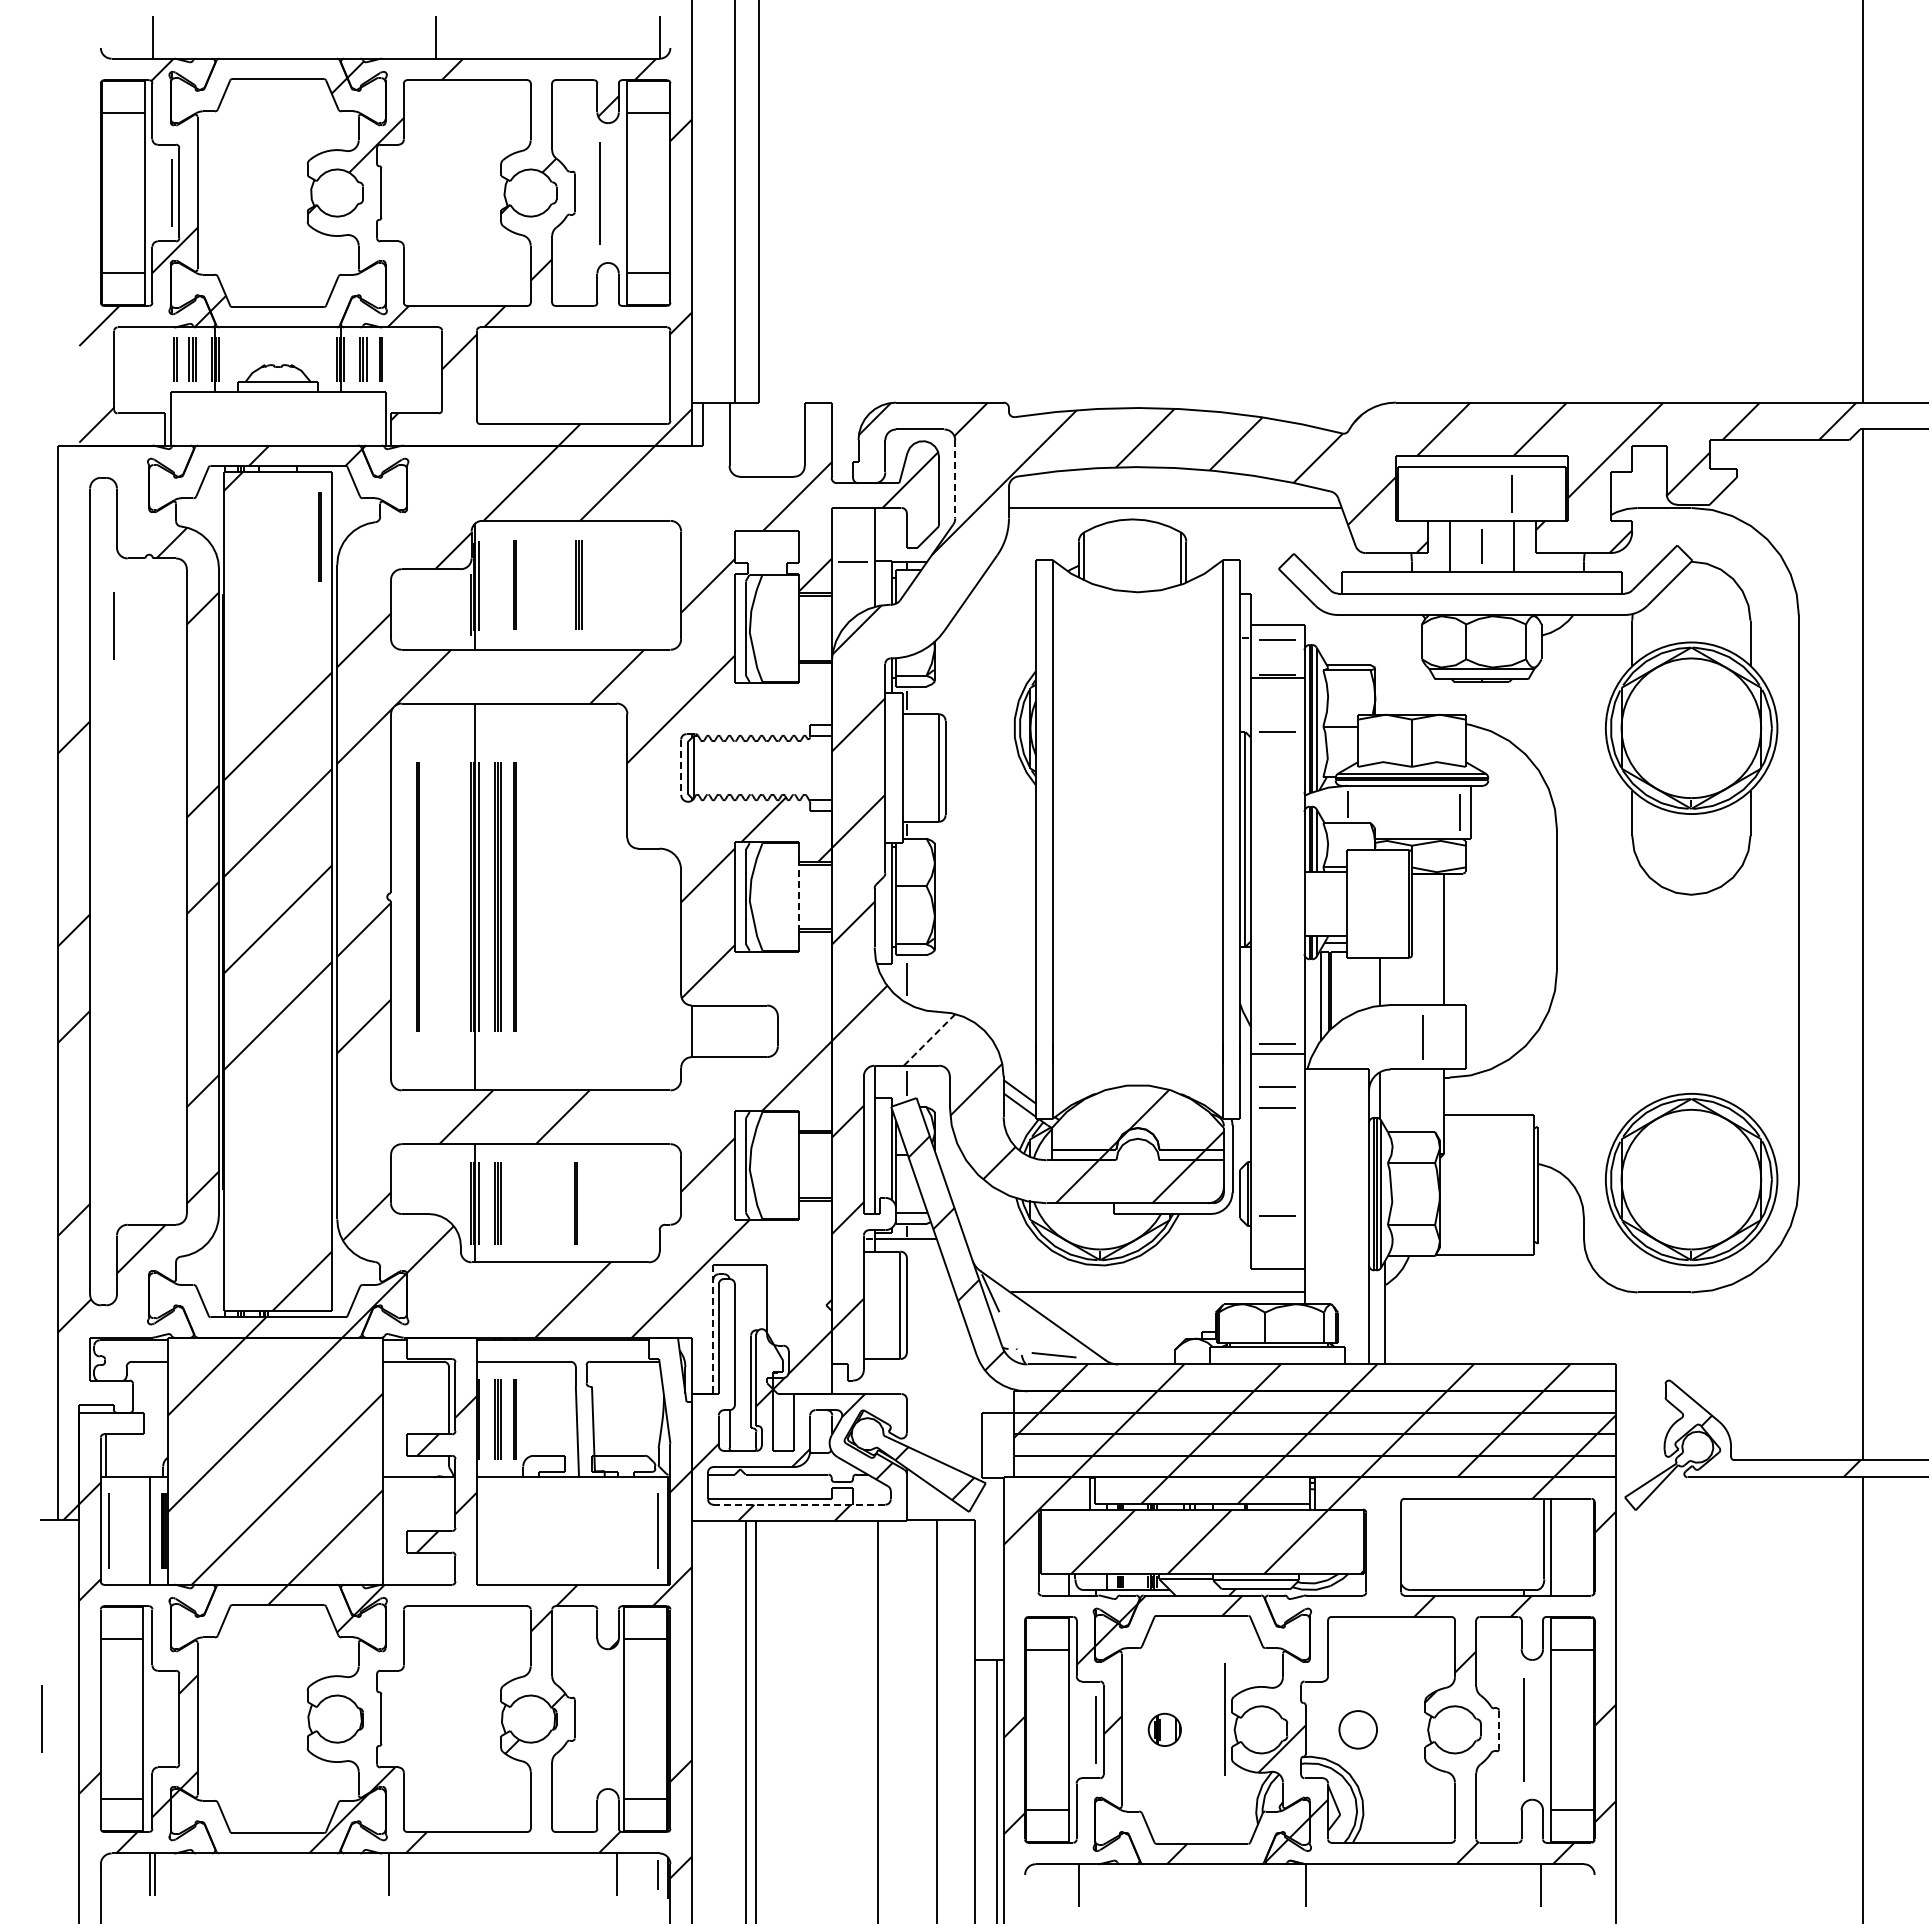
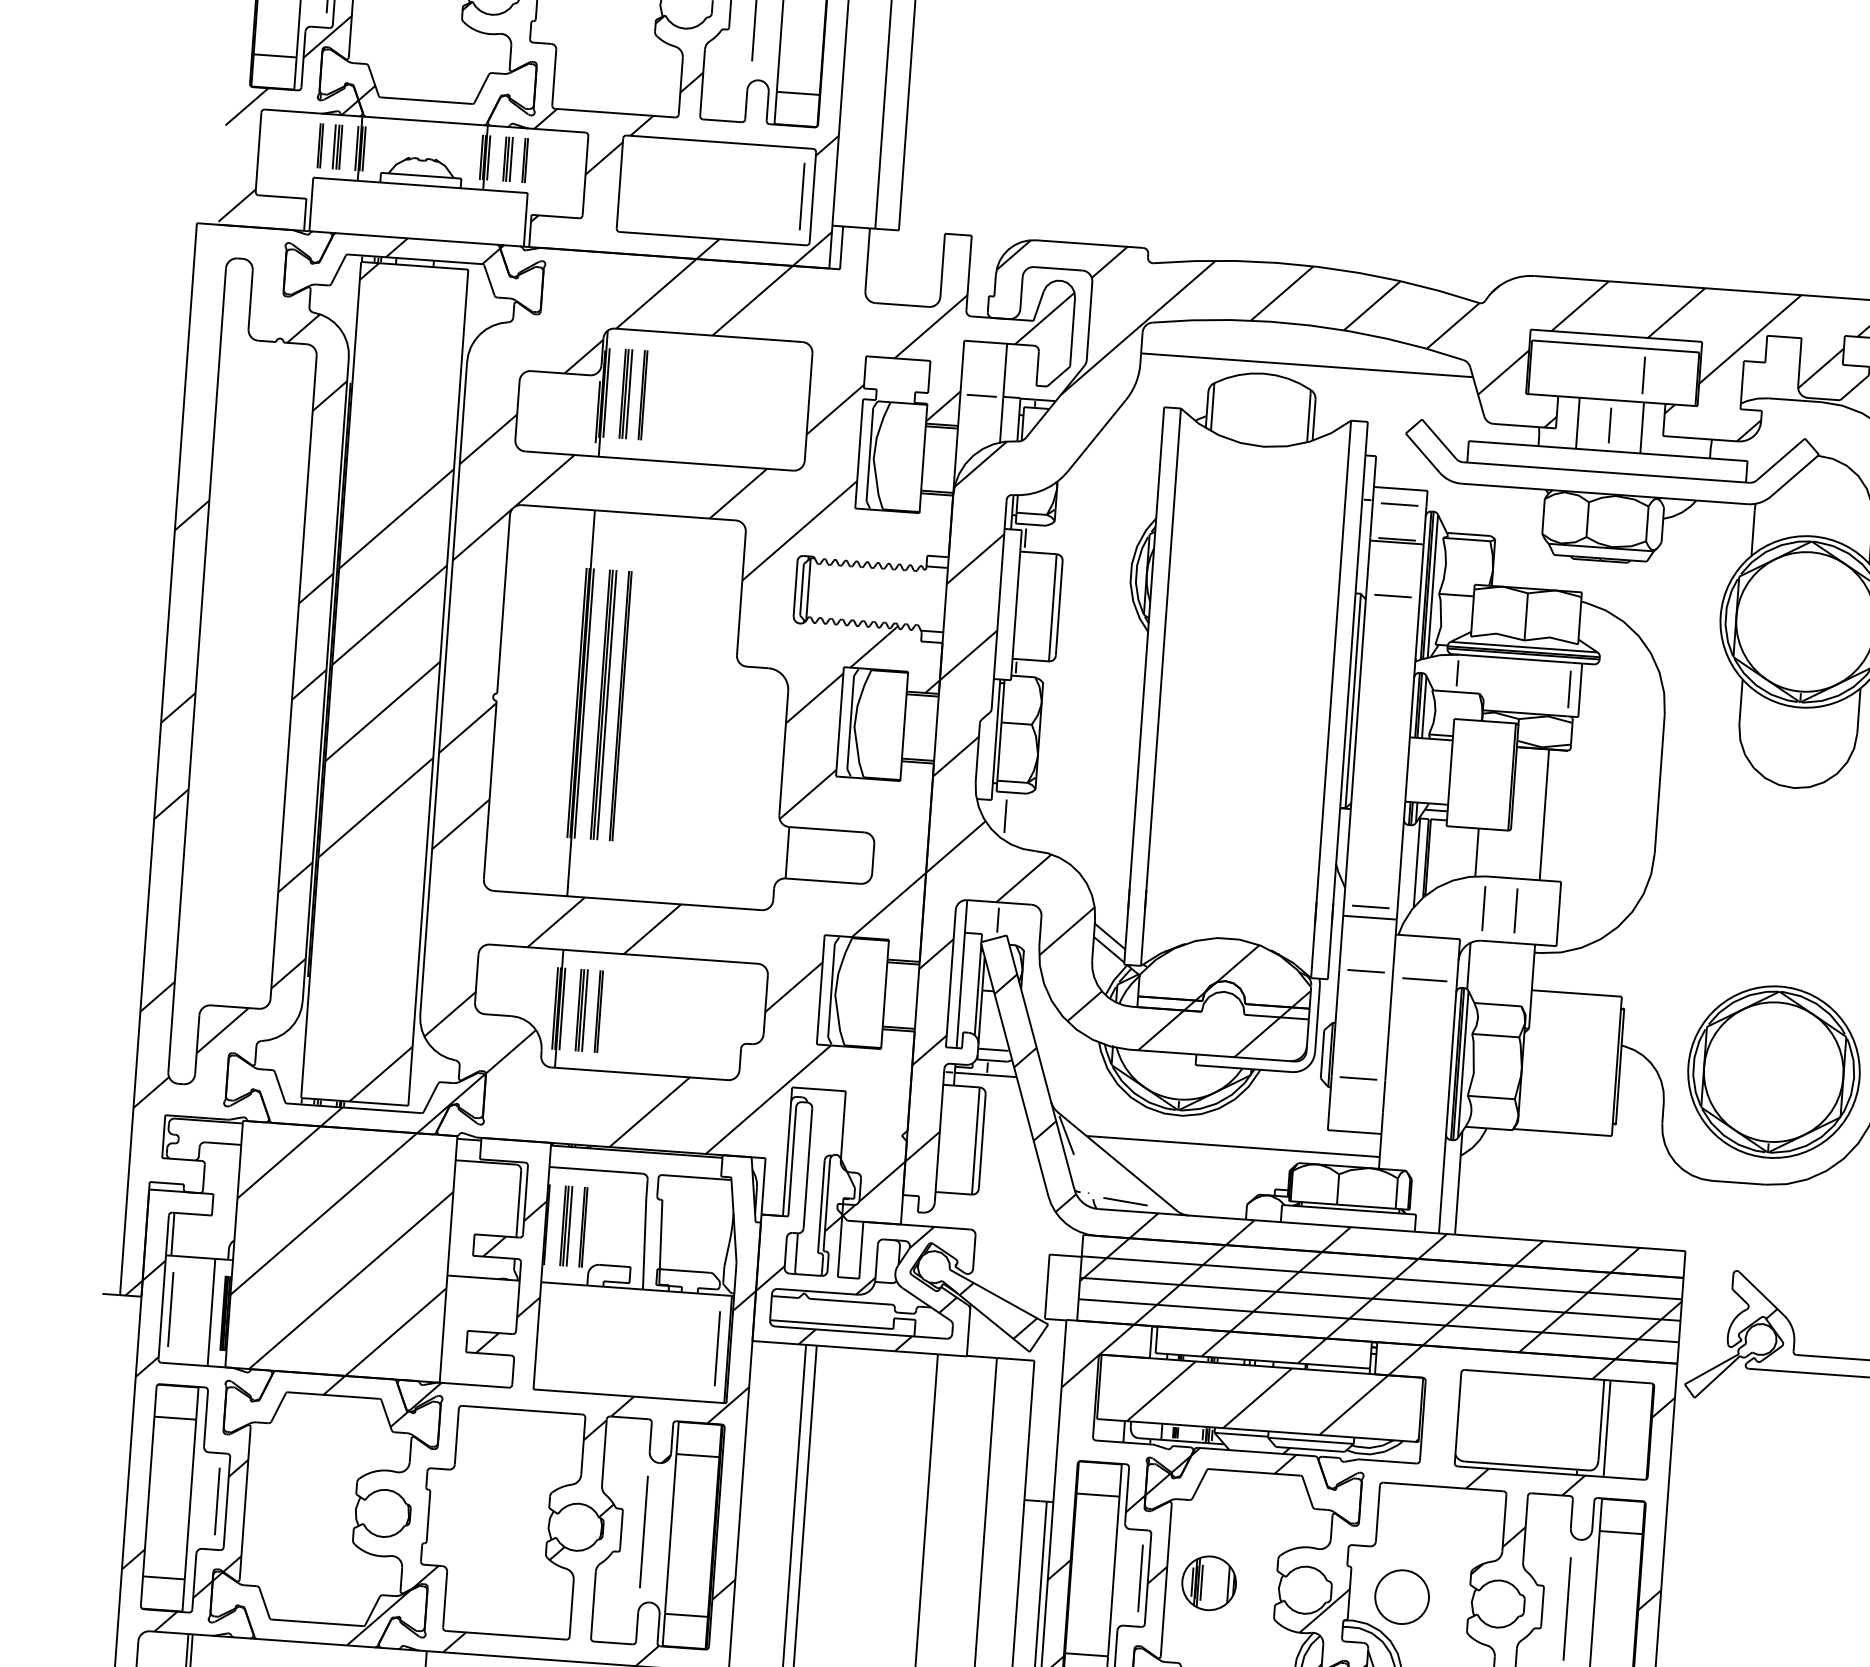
line: (955, 479) -> (1089, 321), dashed -> solid
line: (319, 536) -> (451, 332), removed
part: (578, 584) -> (625, 393), moved
line: (113, 625) -> (802, 196), moved
line: (681, 767) -> (795, 588), dashed -> solid
line: (417, 896) -> (523, 698), removed
line: (799, 896) -> (904, 725), dashed -> solid
line: (1389, 1037) -> (1482, 908), added
line: (930, 1039) -> (1024, 877), dashed -> solid
line: (1277, 1086) -> (1367, 949), removed
line: (1336, 1111) -> (1424, 978), added
line: (575, 1203) -> (598, 1011), moved
line: (713, 1330) -> (787, 1152), dashed -> solid
line: (799, 1504) -> (860, 1332), dashed -> solid
line: (41, 1718) -> (217, 1500), moved
line: (1224, 1719) -> (643, 1532), moved
part: (1164, 1729) -> (1208, 1582), size x1.67
circle: (1358, 1729) -> (1402, 1596), size x1.43
line: (1499, 1730) -> (1542, 1607), dashed -> solid

